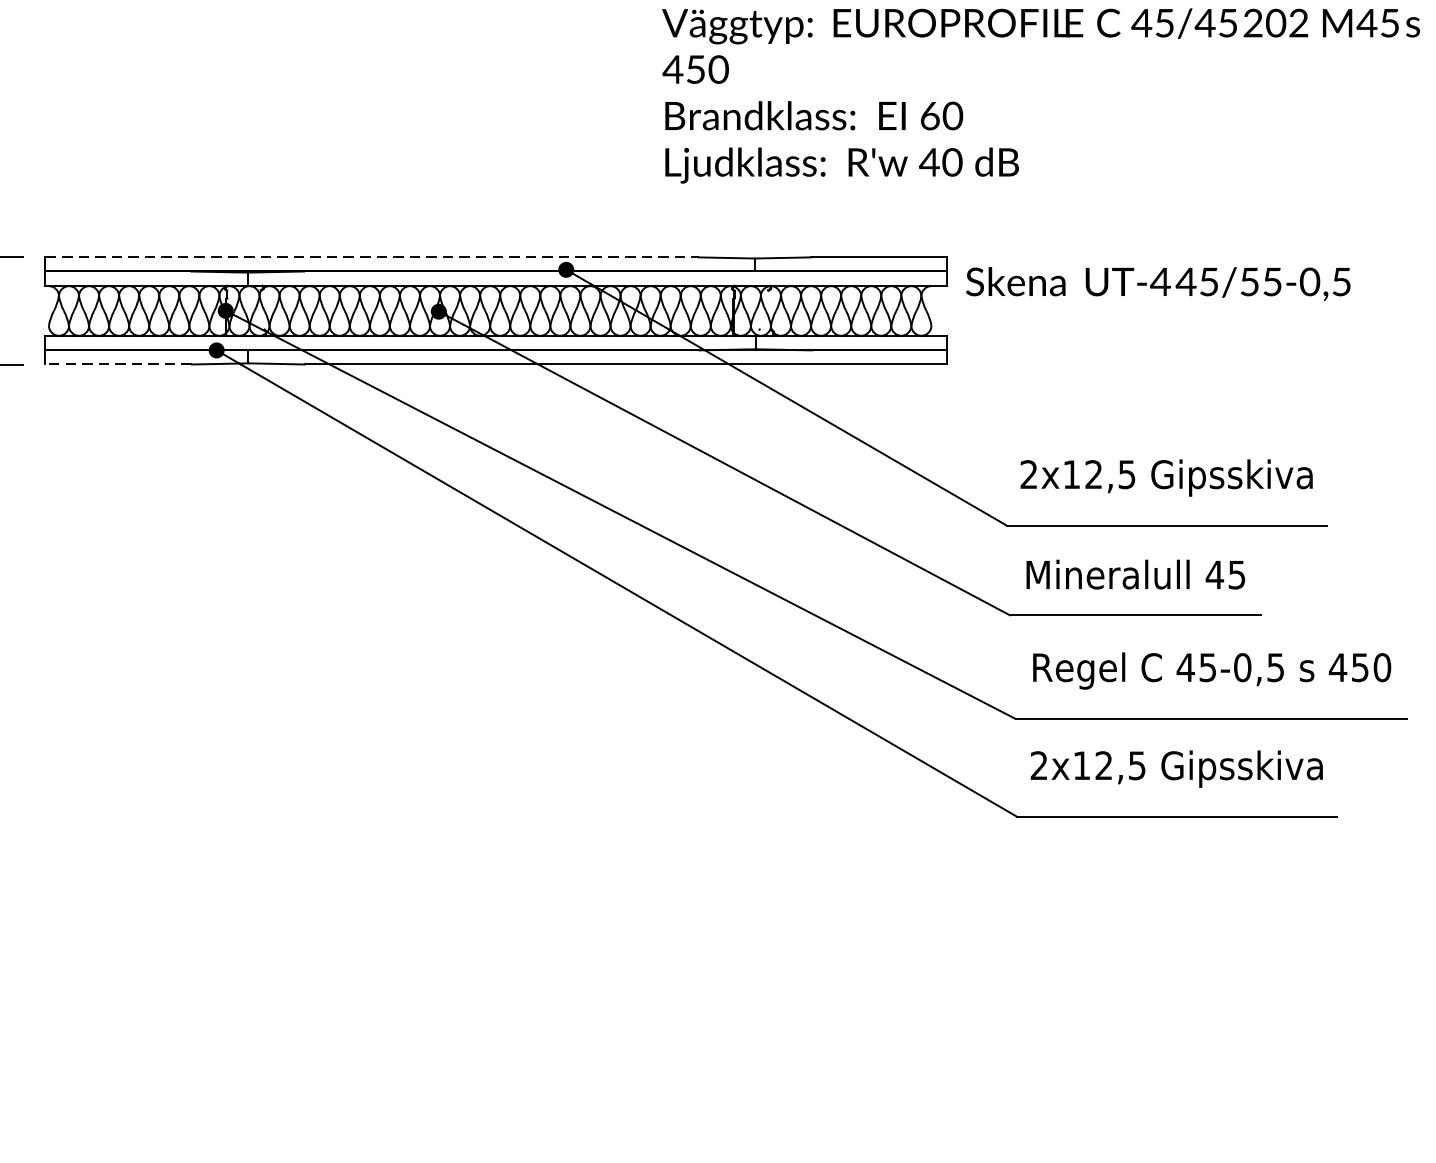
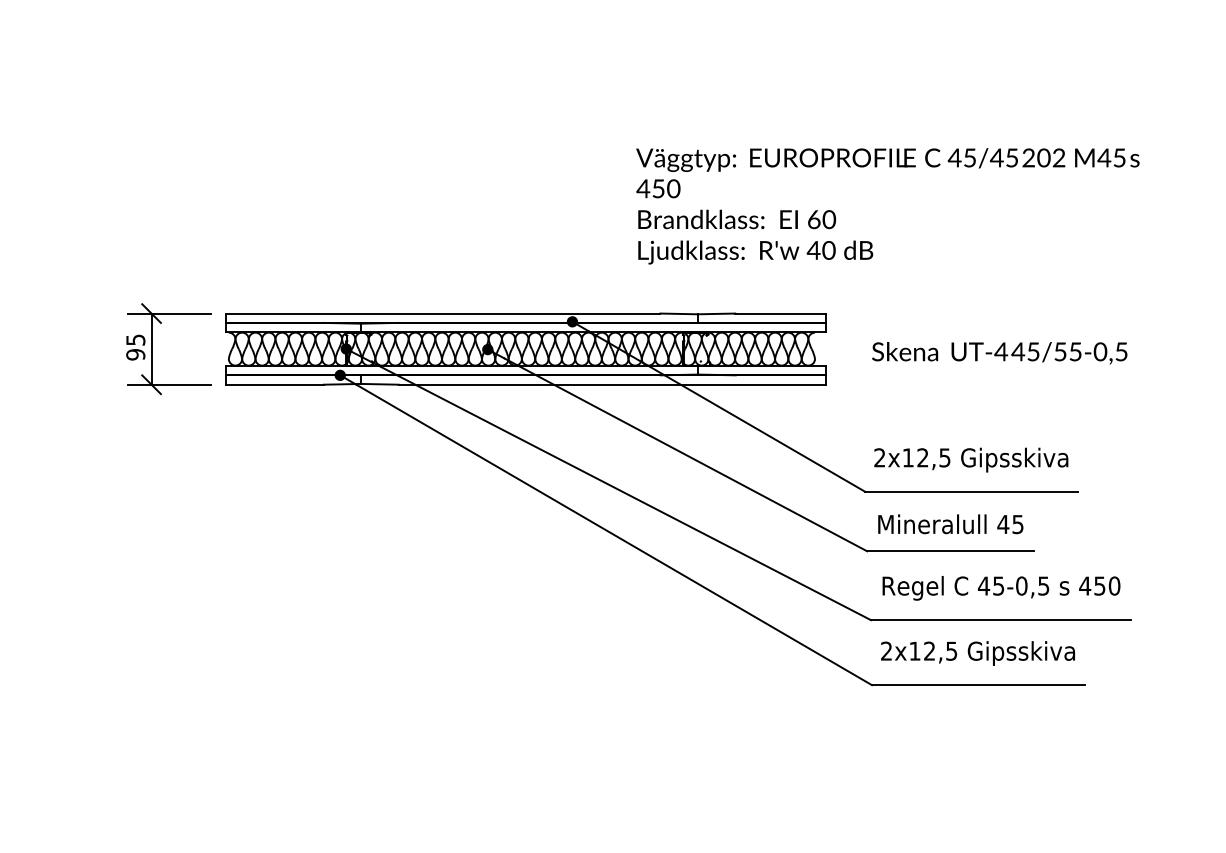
line: (372, 257) -> (443, 313), dashed -> solid
text: (1157, 284) -> (999, 353), moved
line: (119, 364) -> (275, 384), dashed -> solid

